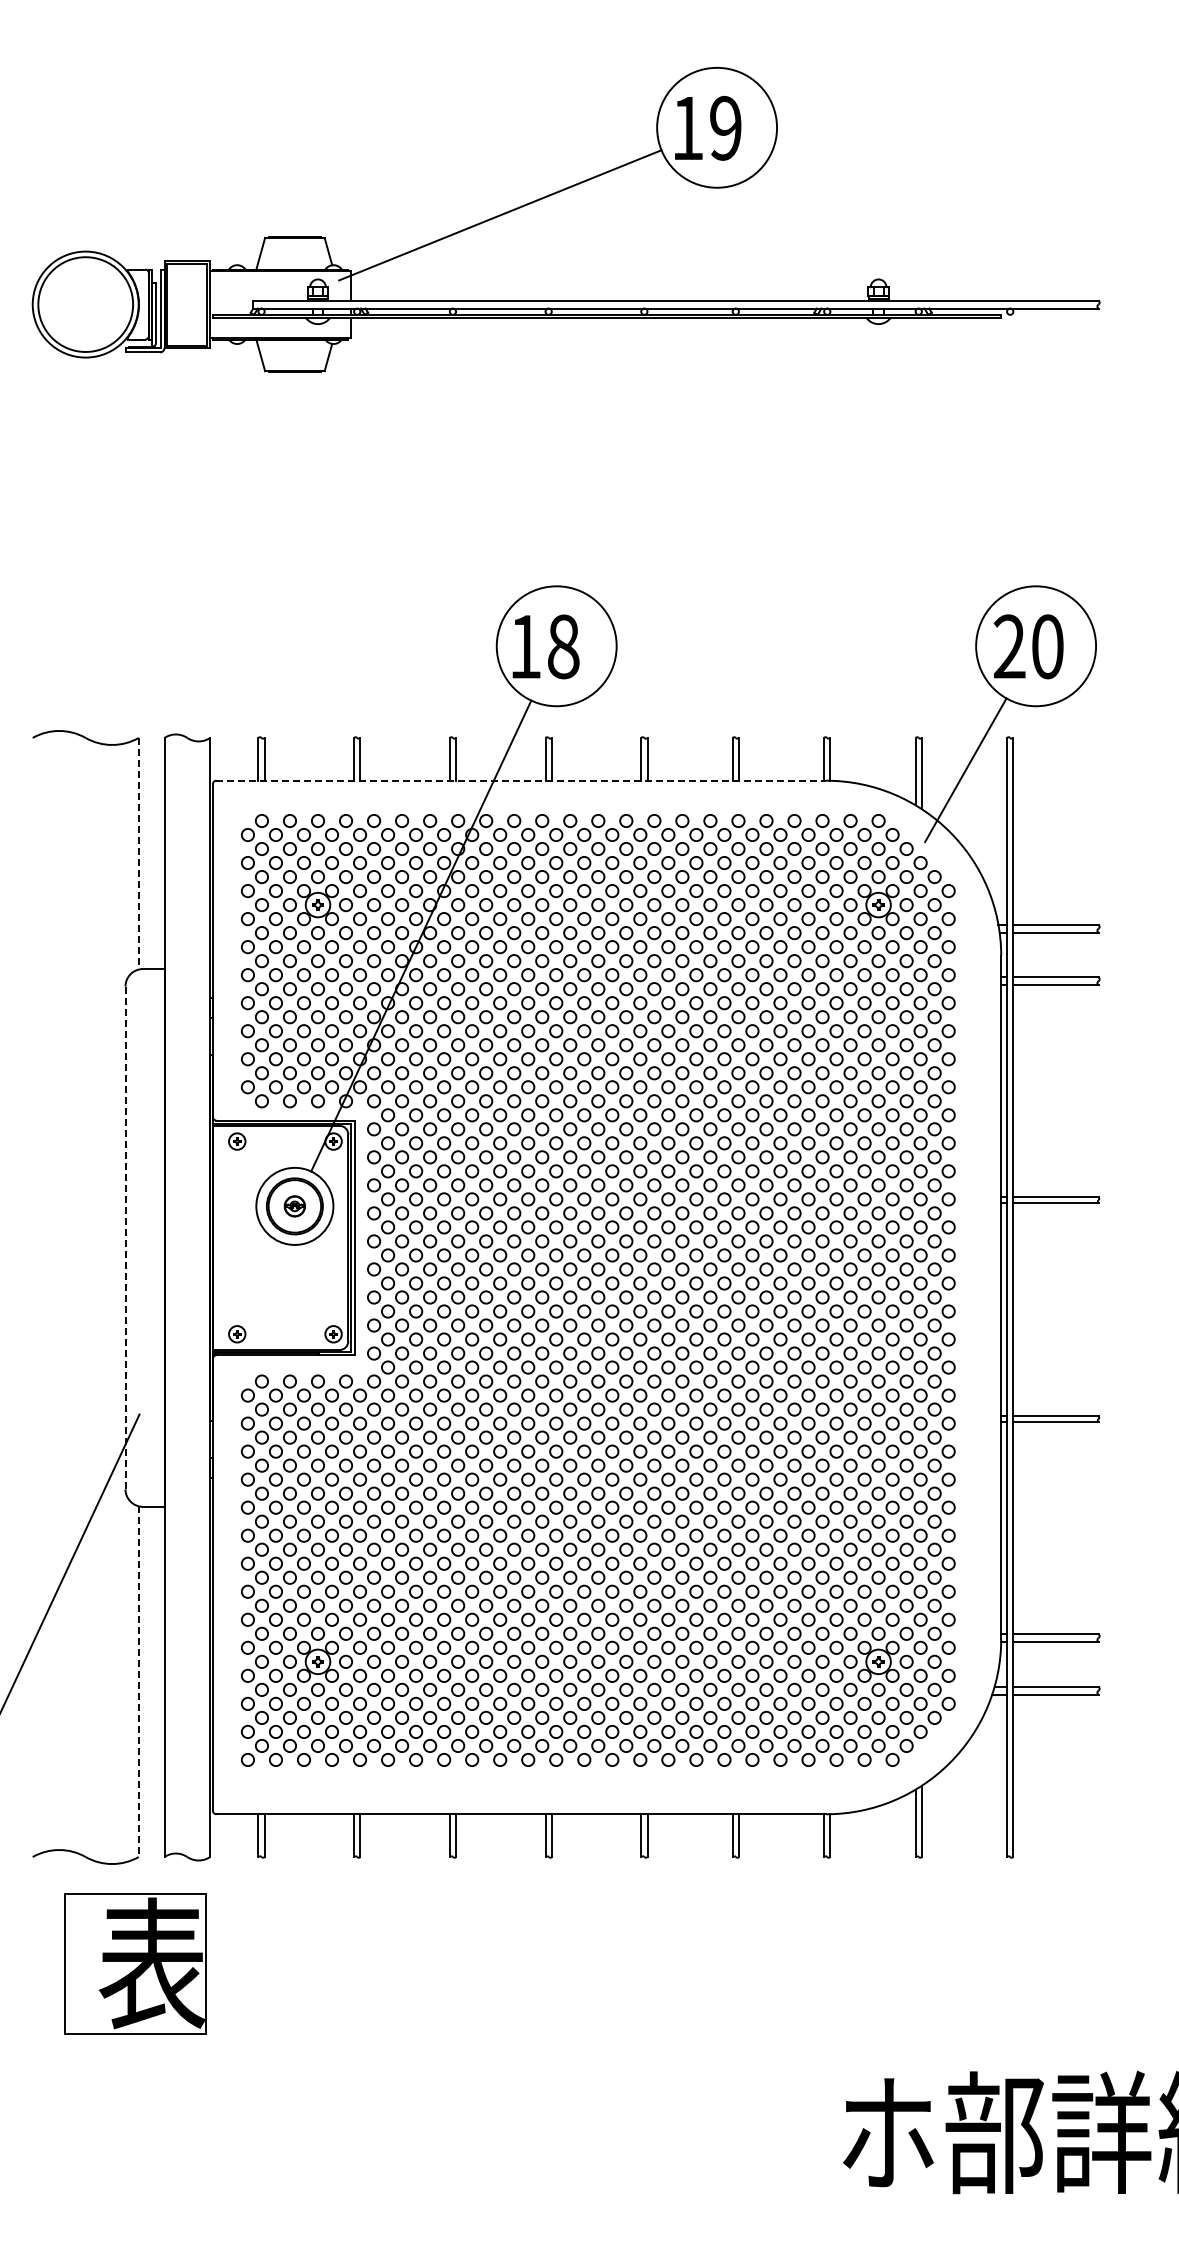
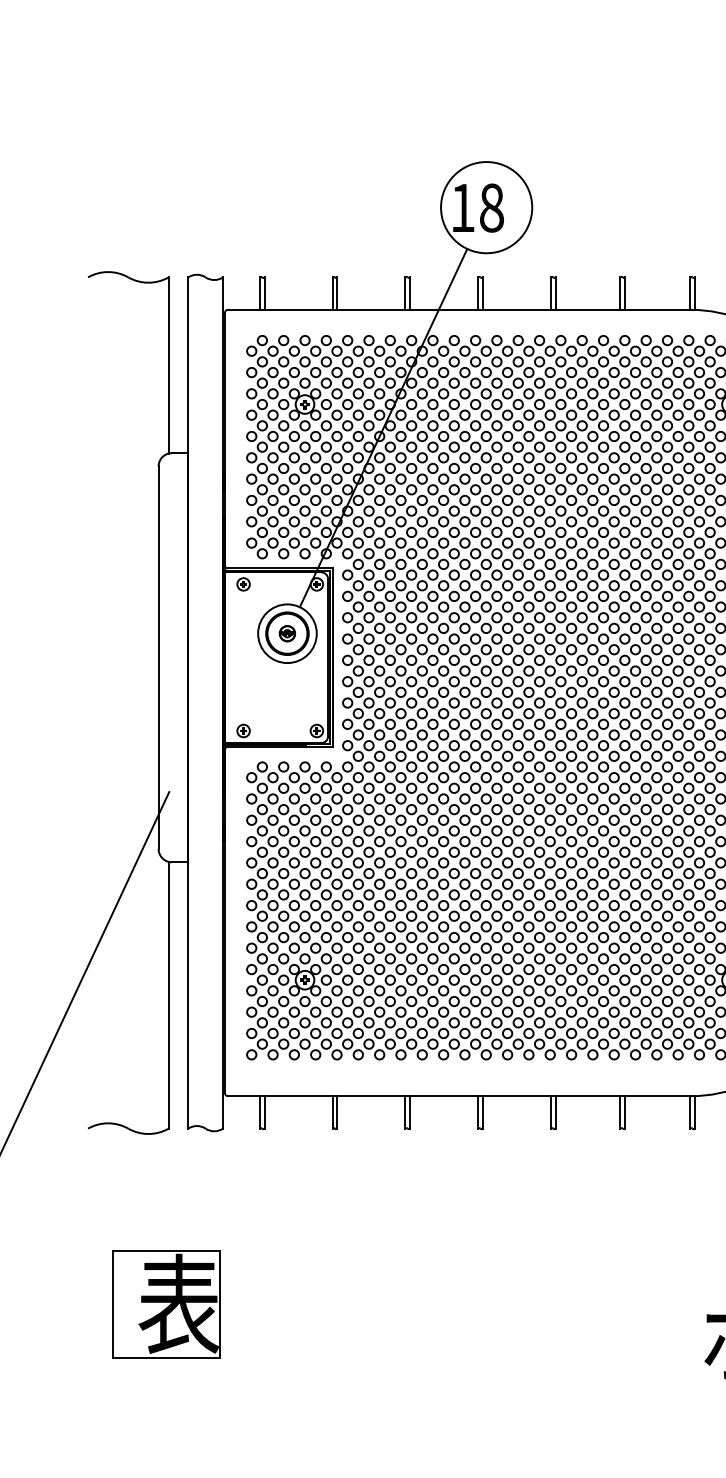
line: (521, 780) -> (459, 309), dashed -> solid
line: (138, 853) -> (168, 365), dashed -> solid
line: (125, 1238) -> (158, 658), dashed -> solid
line: (138, 1682) -> (168, 995), dashed -> solid
part: (135, 1963) -> (166, 1303), moved

